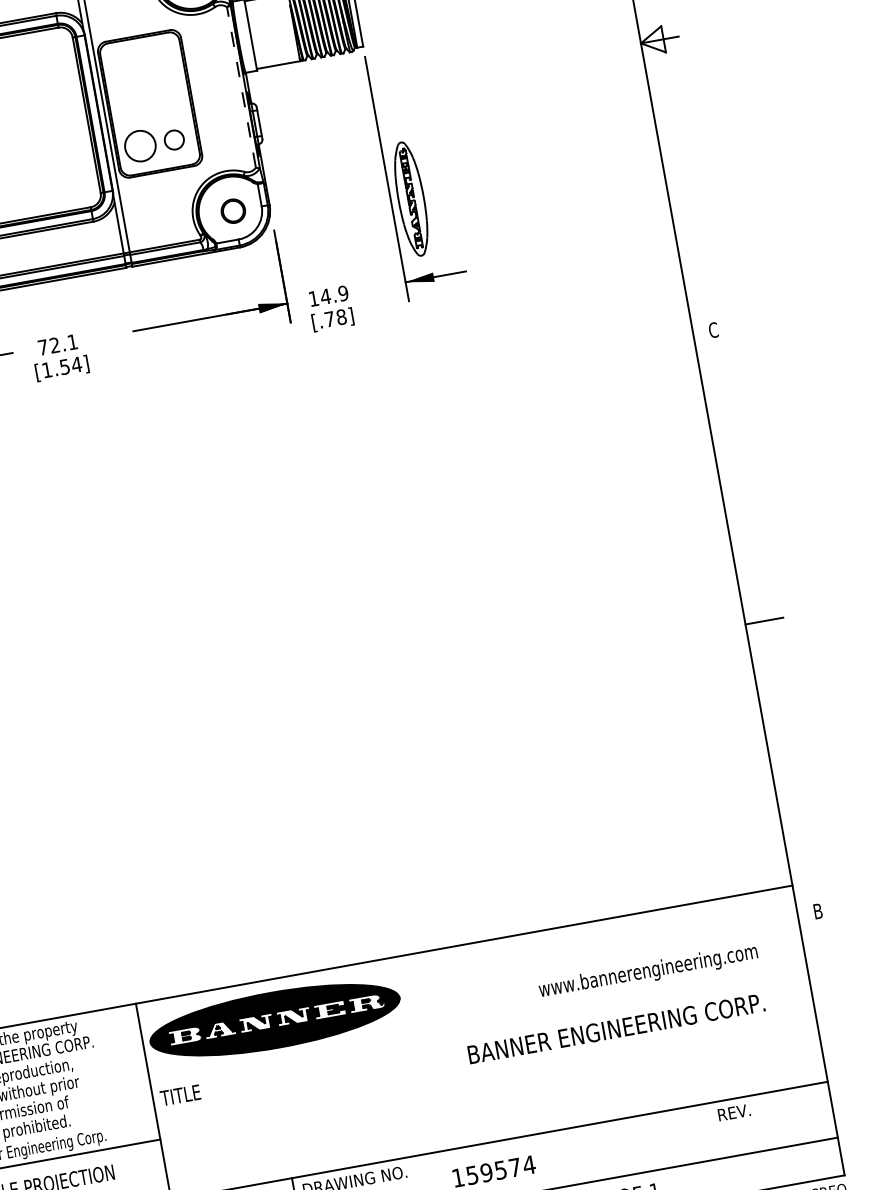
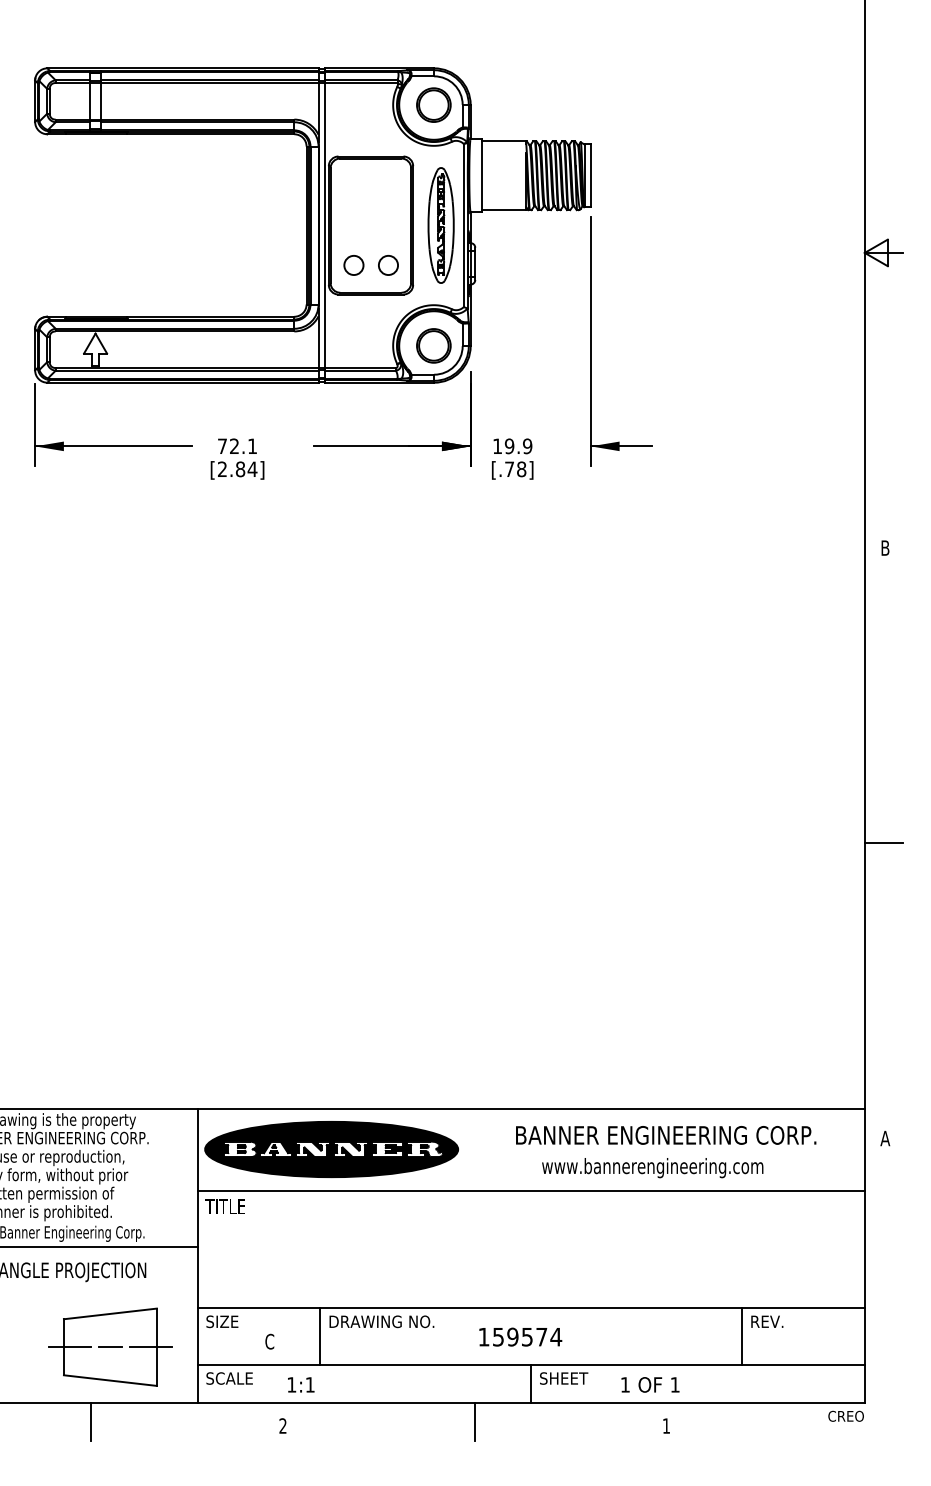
line: (241, 87) -> (463, 225), dashed -> solid
circle: (139, 146) -> (353, 265), size x0.62
part: (410, 199) -> (440, 225), moved
part: (232, 210) -> (433, 345), size x1.43
text: (325, 296) -> (509, 446), 14.9 -> 19.9
text: (713, 329) -> (885, 547), C -> B
text: (56, 368) -> (231, 469), [1.54] -> [2.84]
text: (818, 911) -> (885, 1138), B -> A
text: (648, 972) -> (652, 1168), moved
line: (478, 1026) -> (530, 1191), added
text: (616, 1028) -> (666, 1135), moved
line: (712, 1131) -> (742, 1336), added

